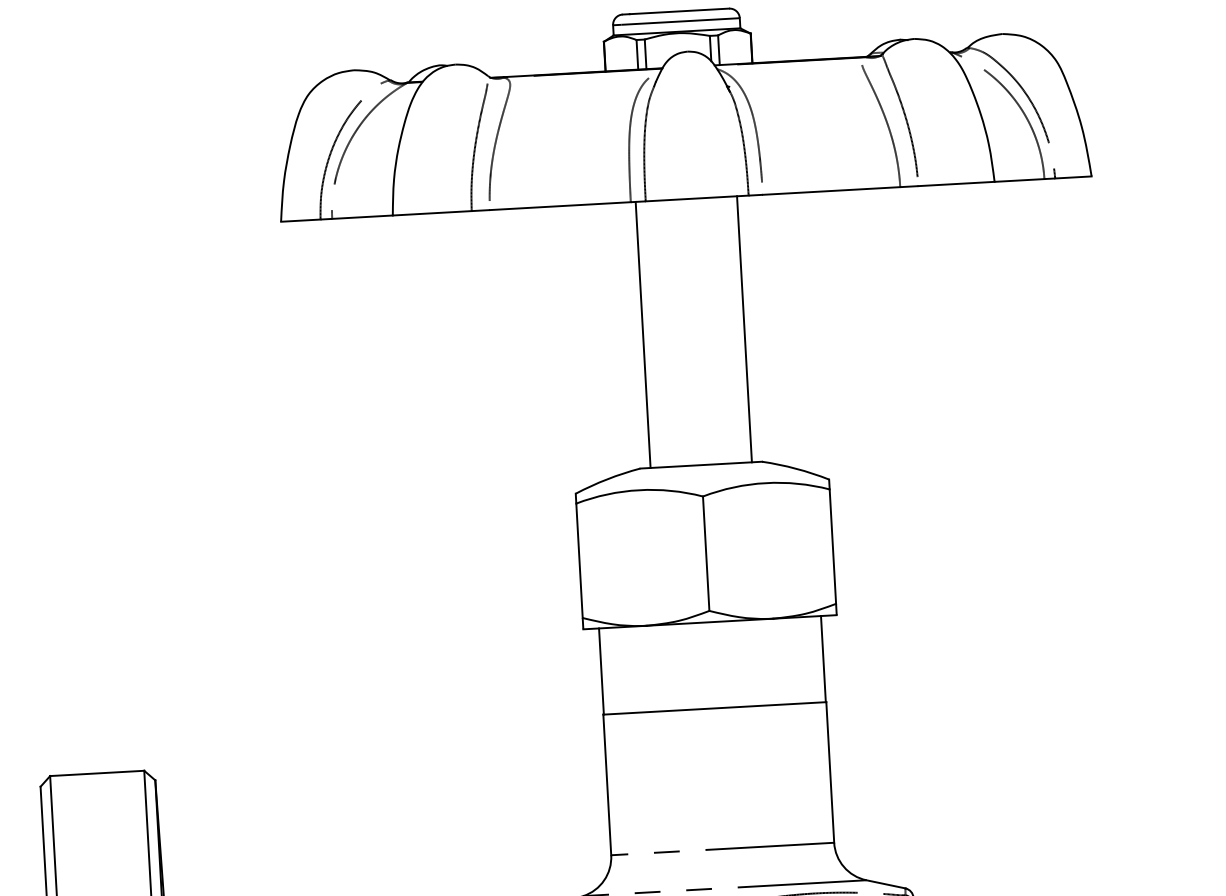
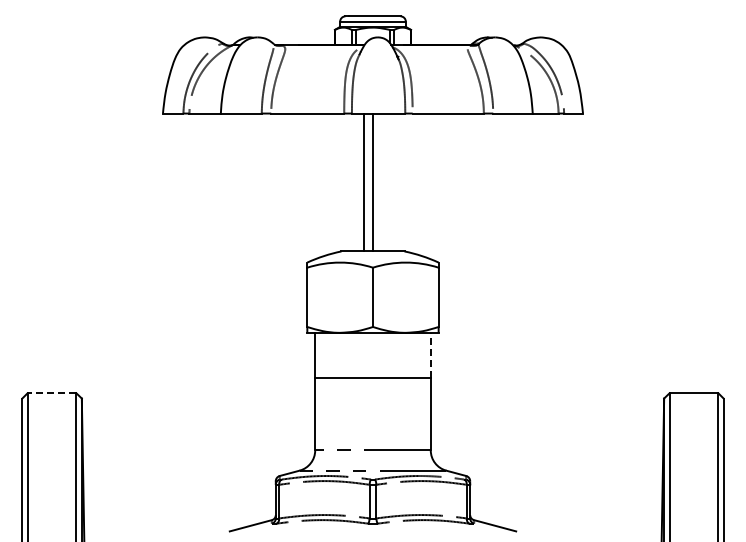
line: (744, 329) -> (373, 182), moved
line: (642, 334) -> (363, 182), moved
line: (823, 657) -> (430, 354), solid -> dashed
line: (96, 773) -> (51, 393), solid -> dashed

